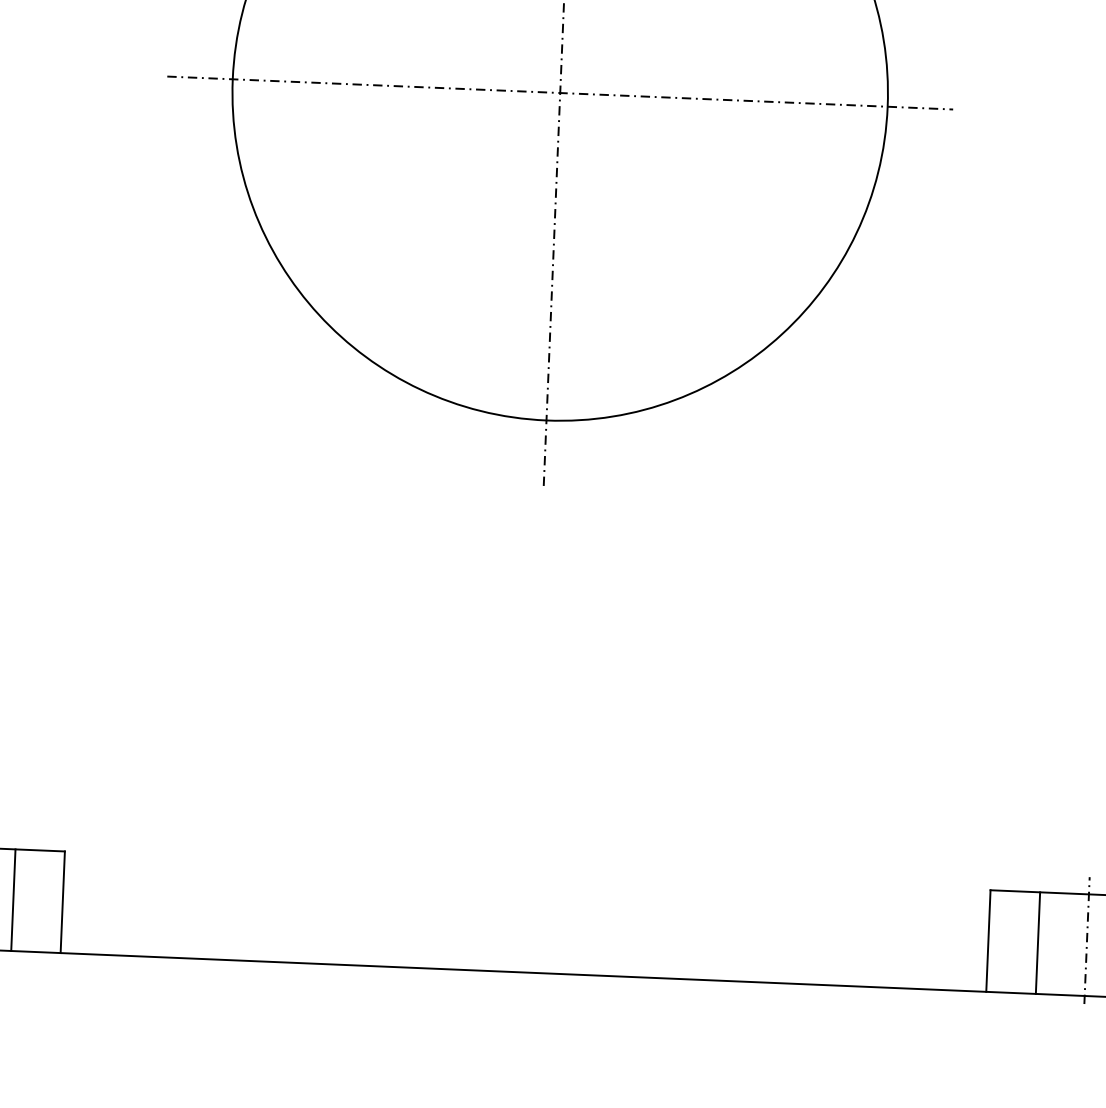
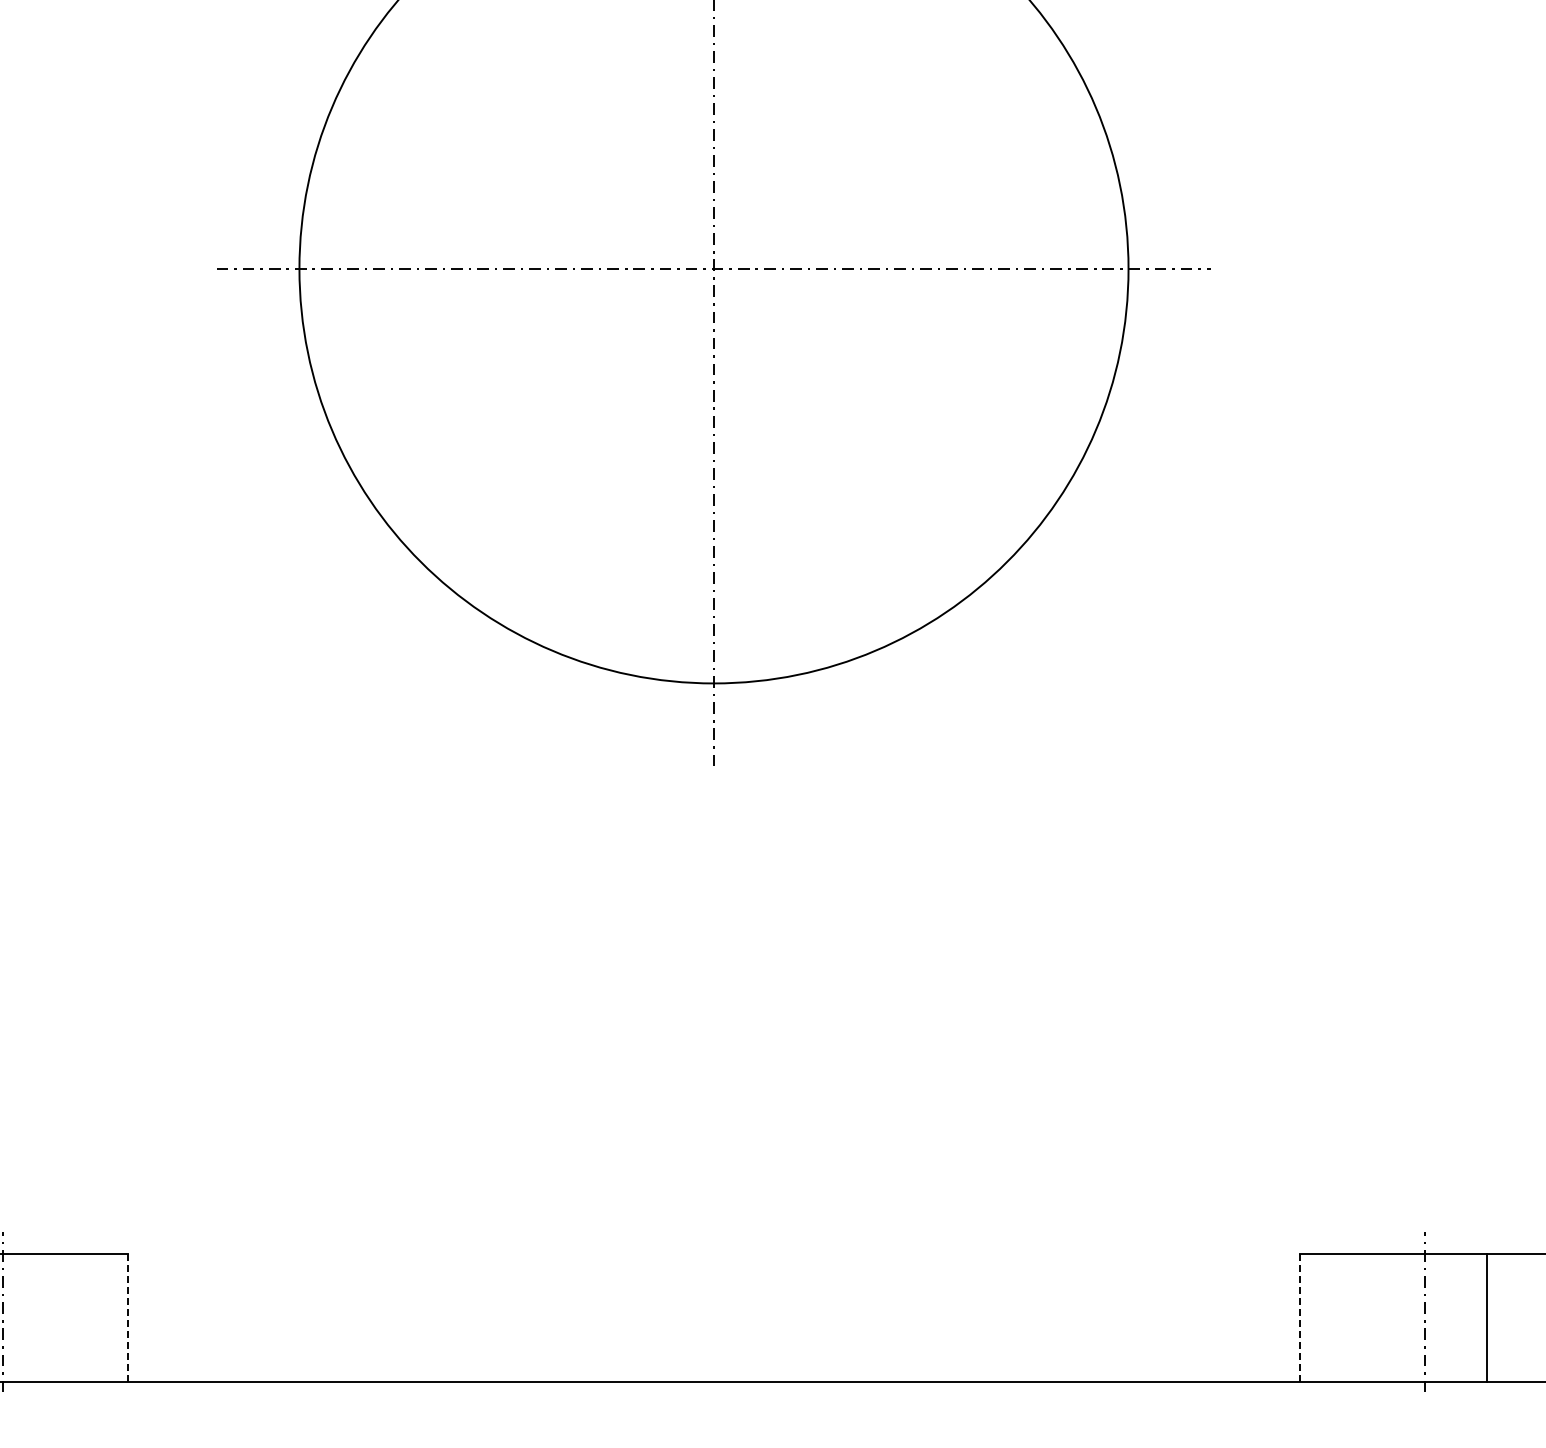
line: (13, 899) -> (65, 1317), removed
line: (62, 902) -> (128, 1318), solid -> dashed
line: (988, 940) -> (1300, 1317), solid -> dashed
line: (1037, 942) -> (1362, 1317), removed

